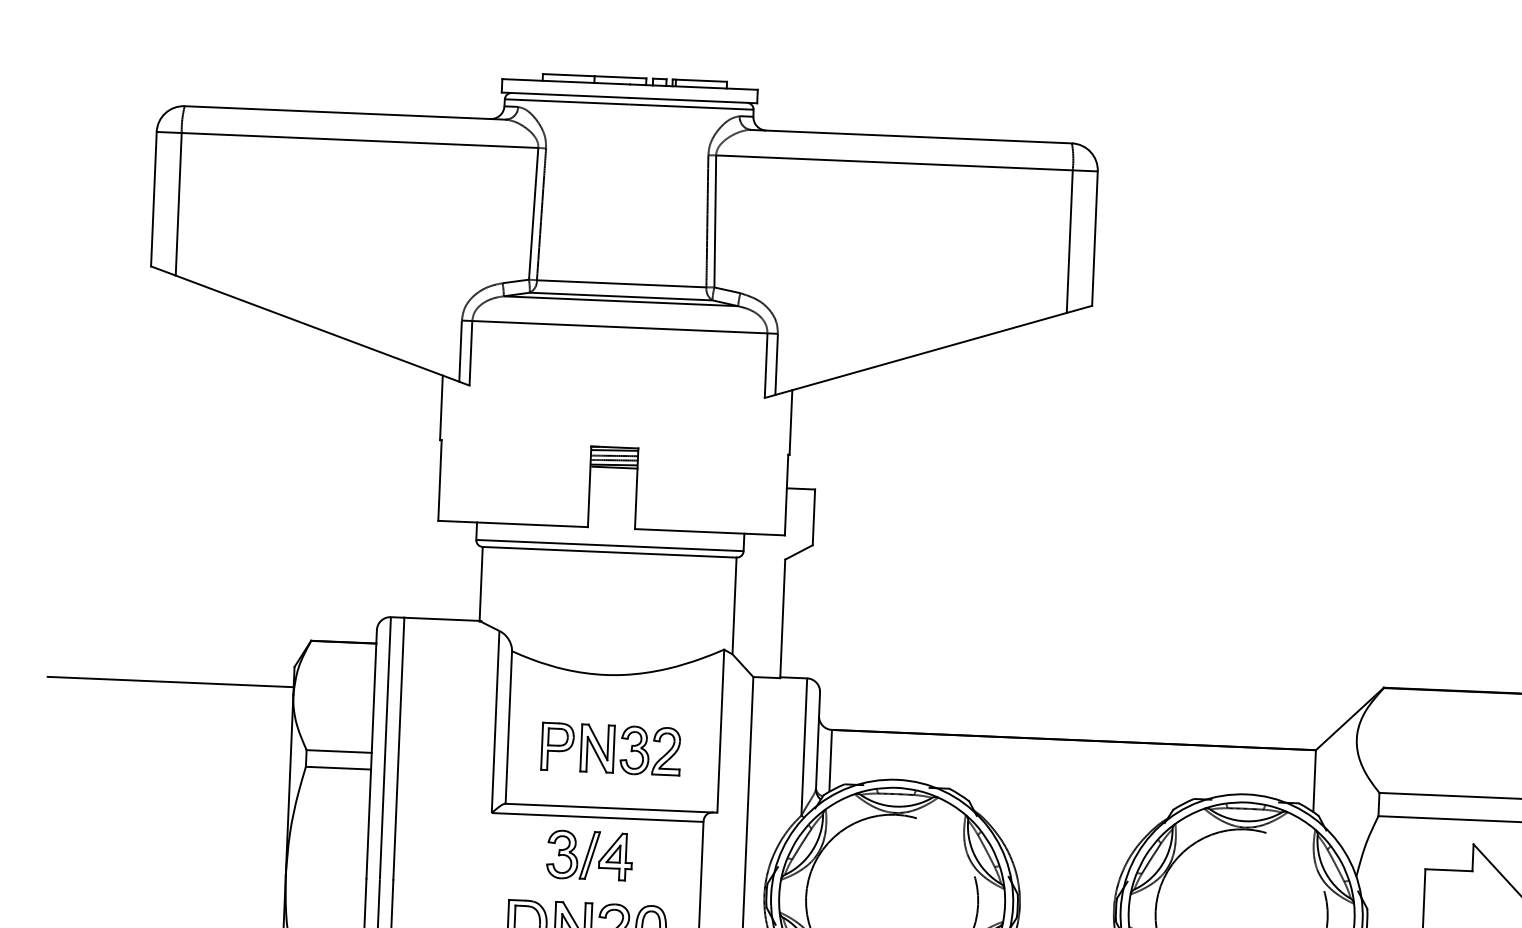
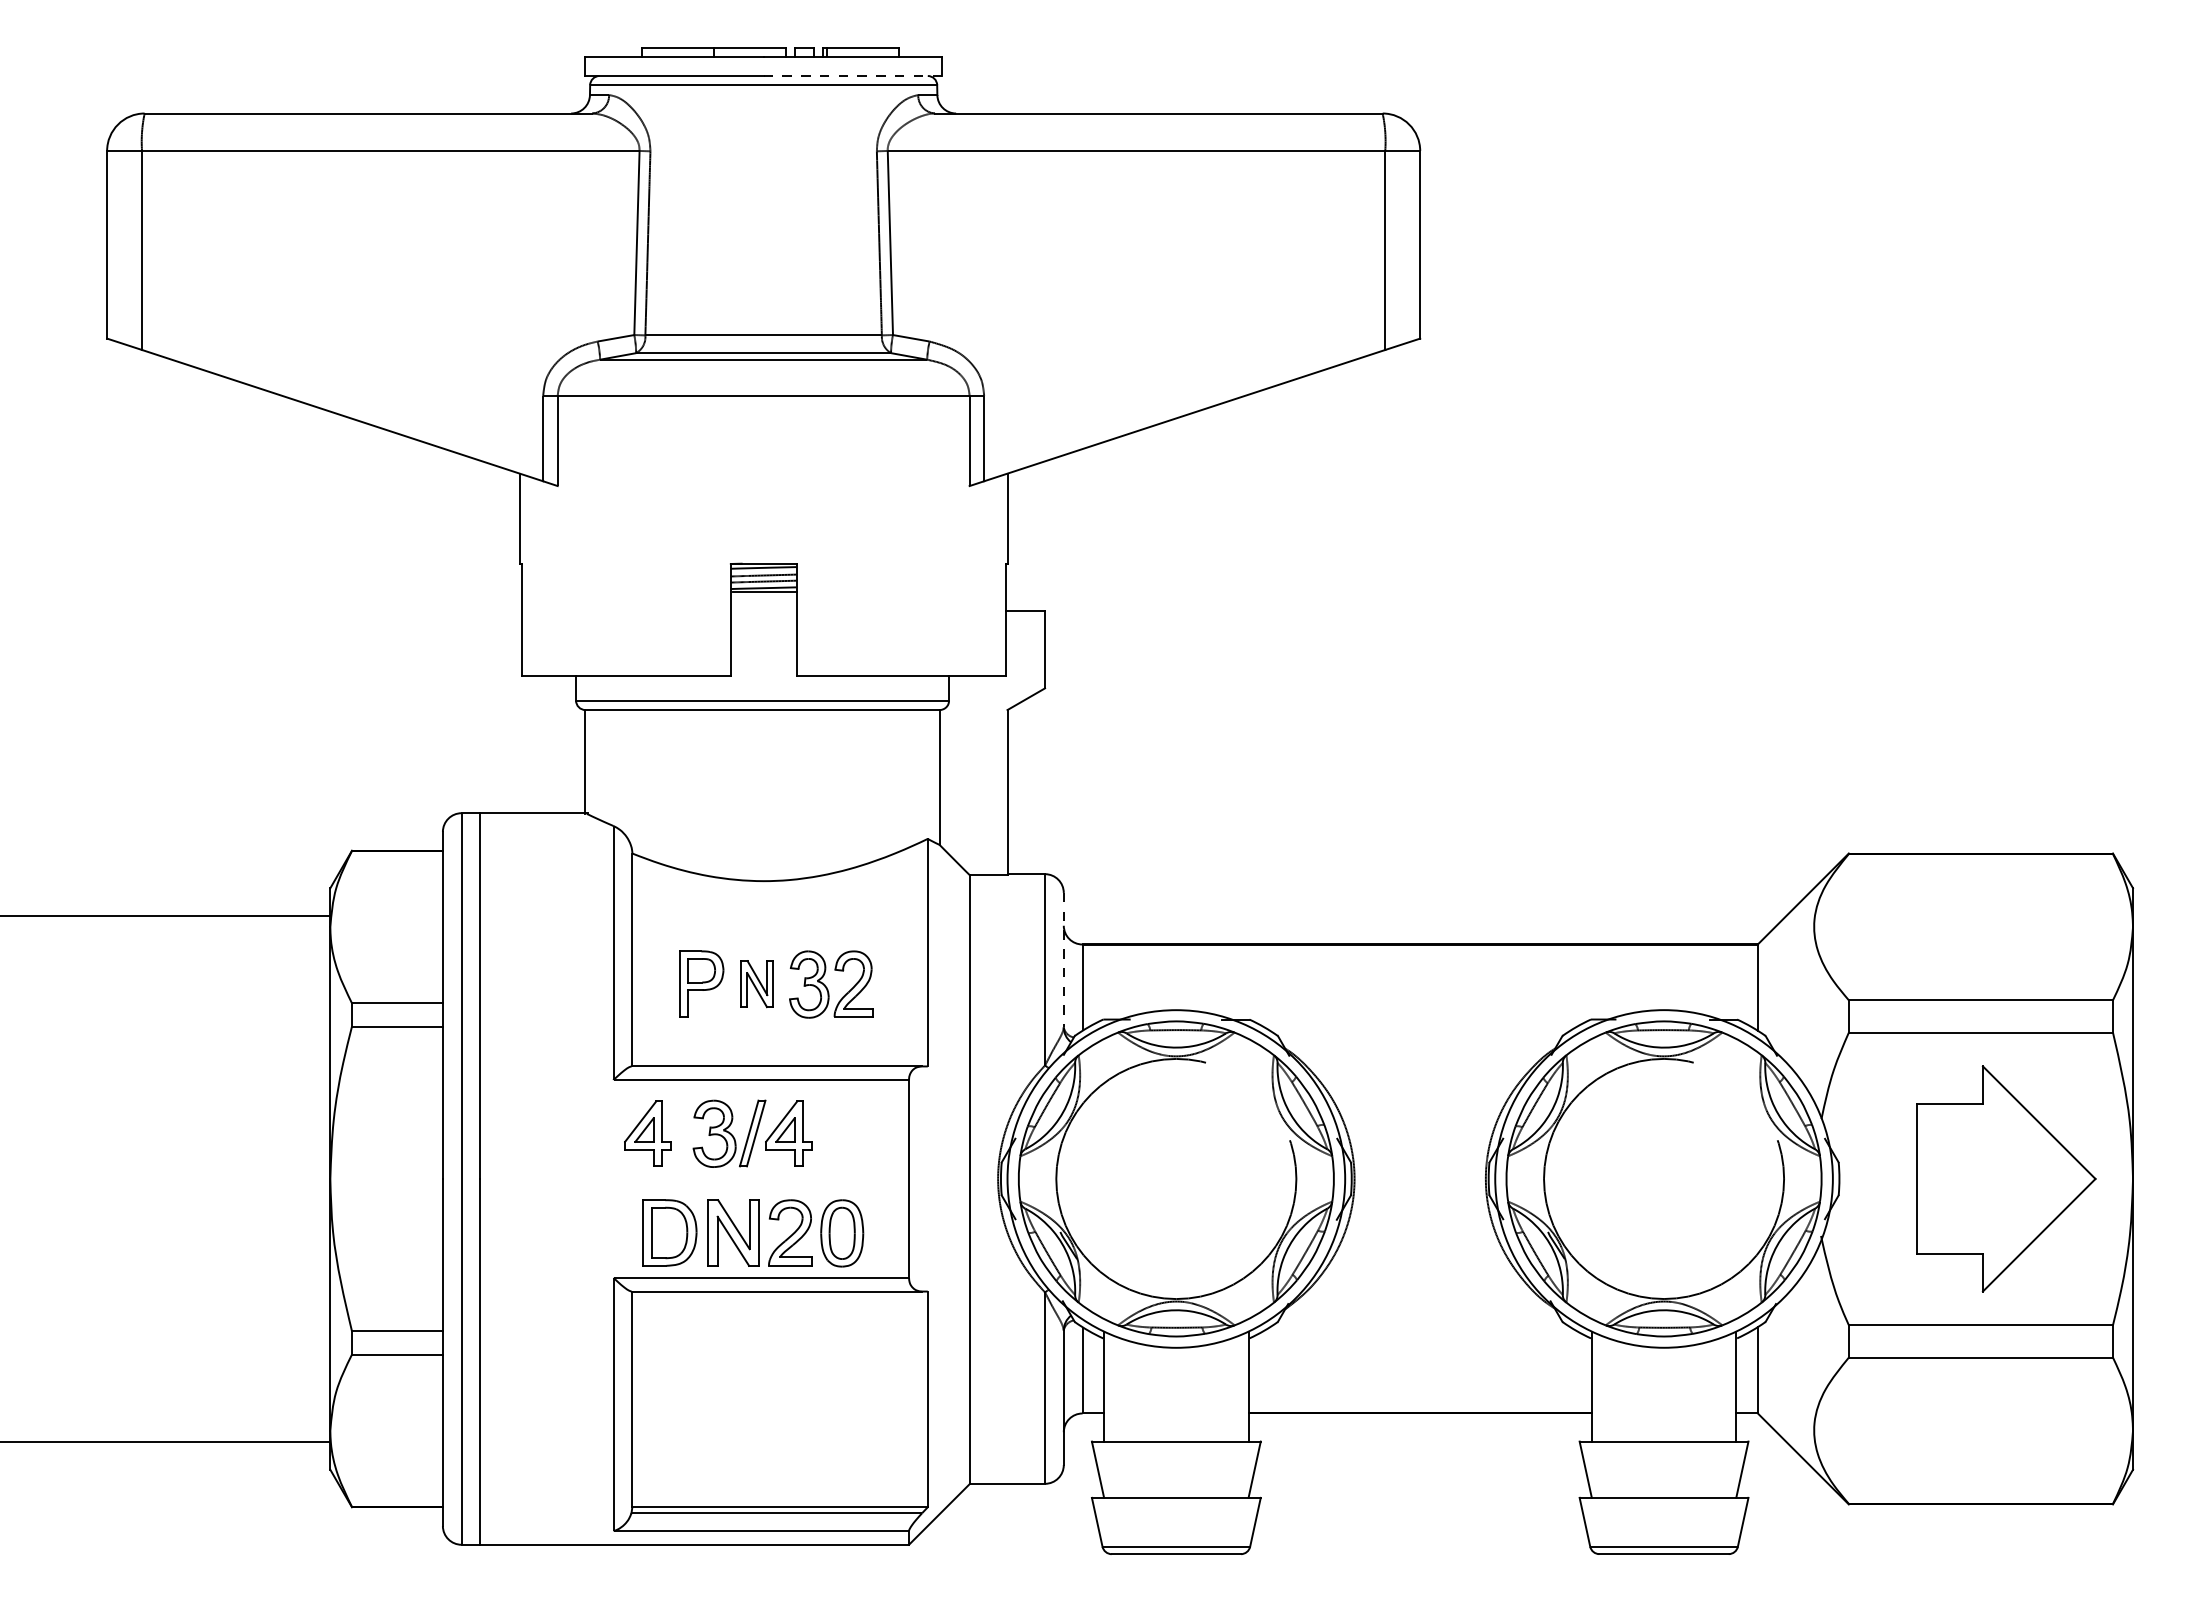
line: (693, 100) -> (852, 76), solid -> dashed
line: (817, 740) -> (1063, 960), solid -> dashed
part: (597, 748) -> (757, 983), size x0.7
part: (514, 852) -> (647, 1133), added

